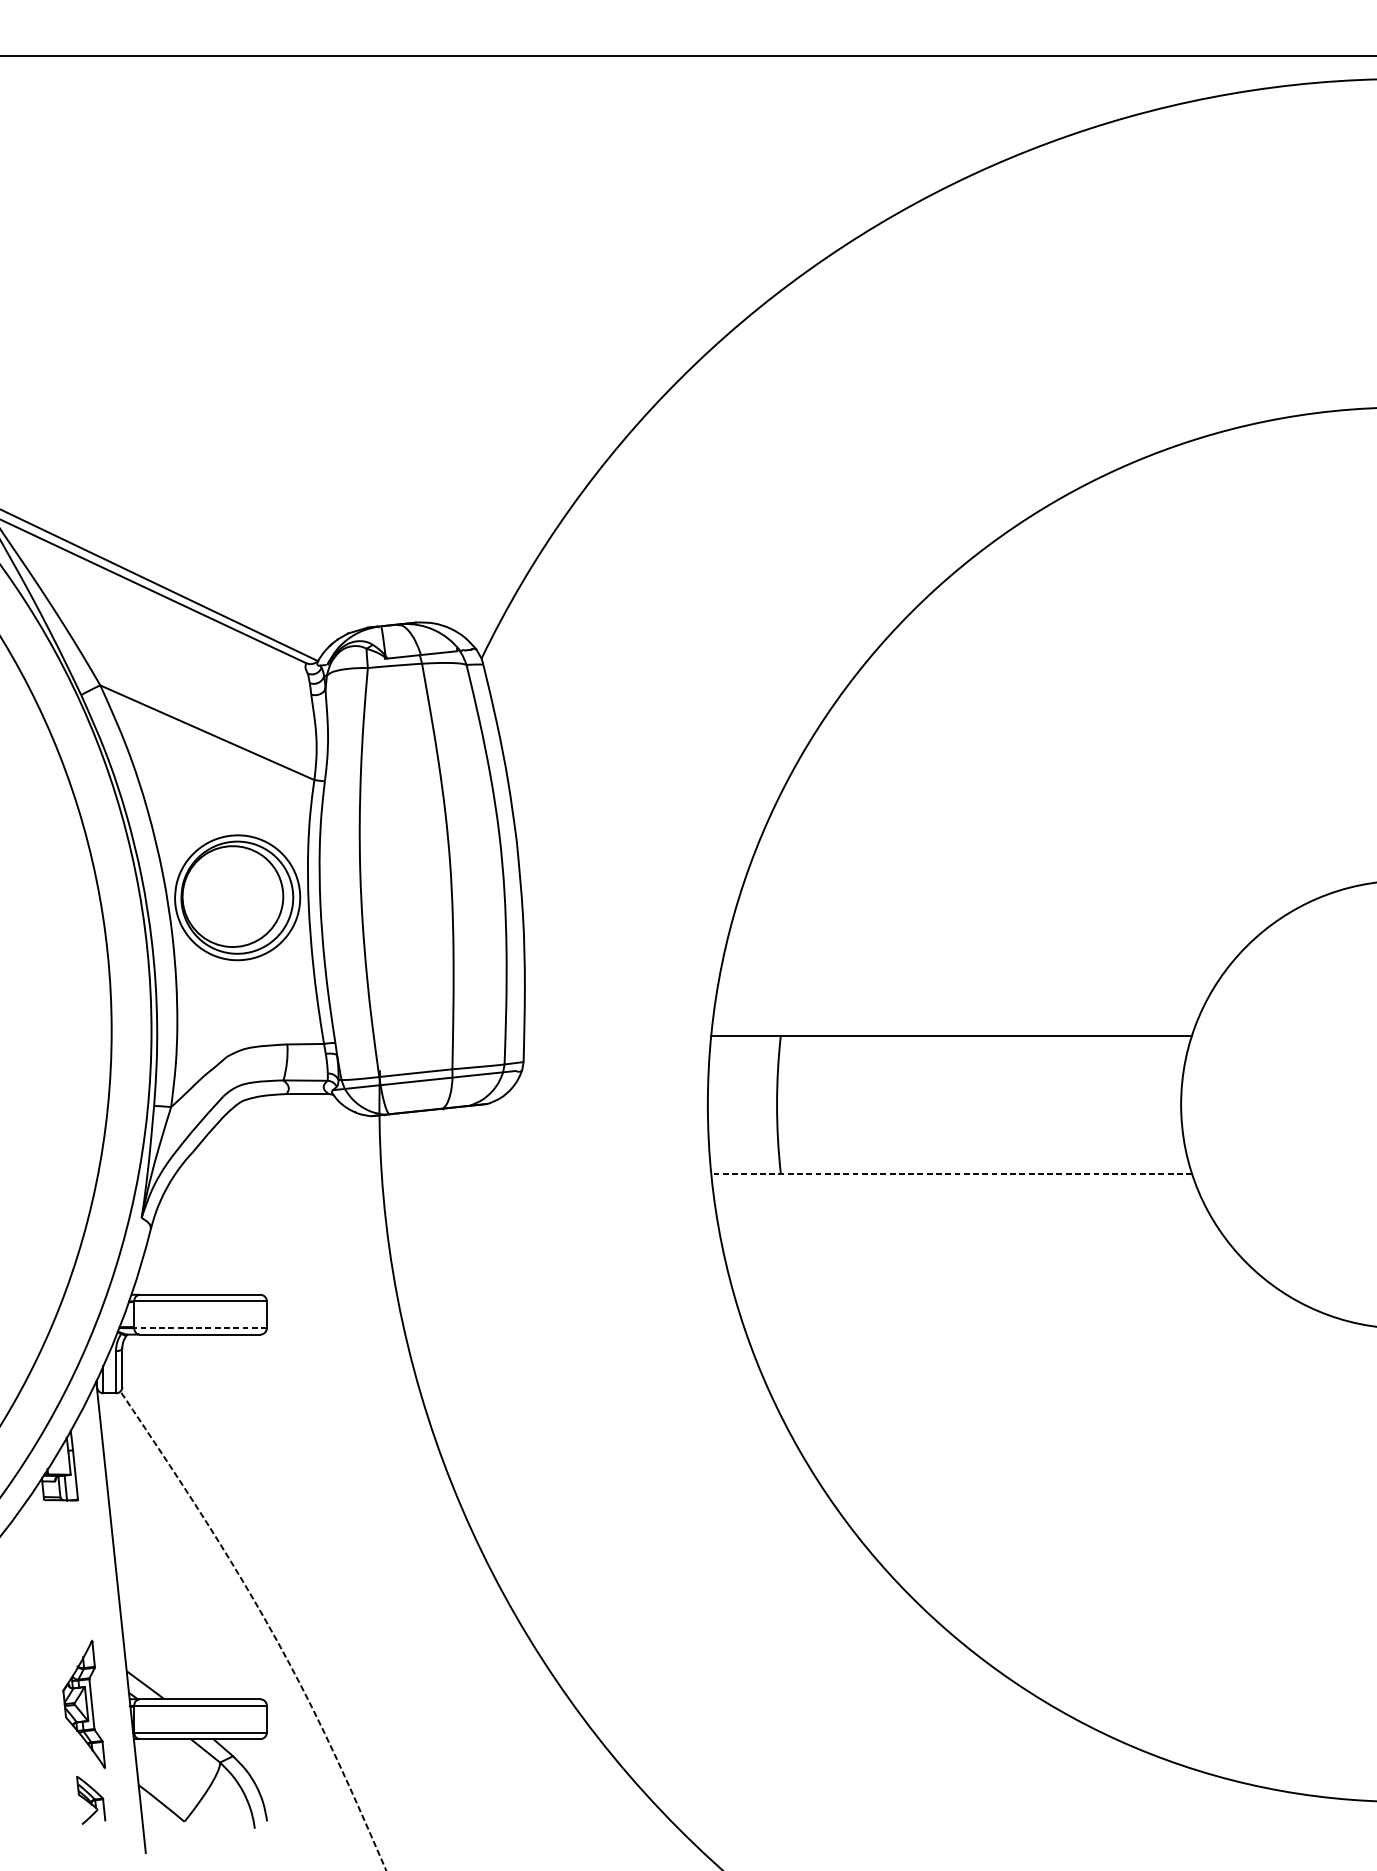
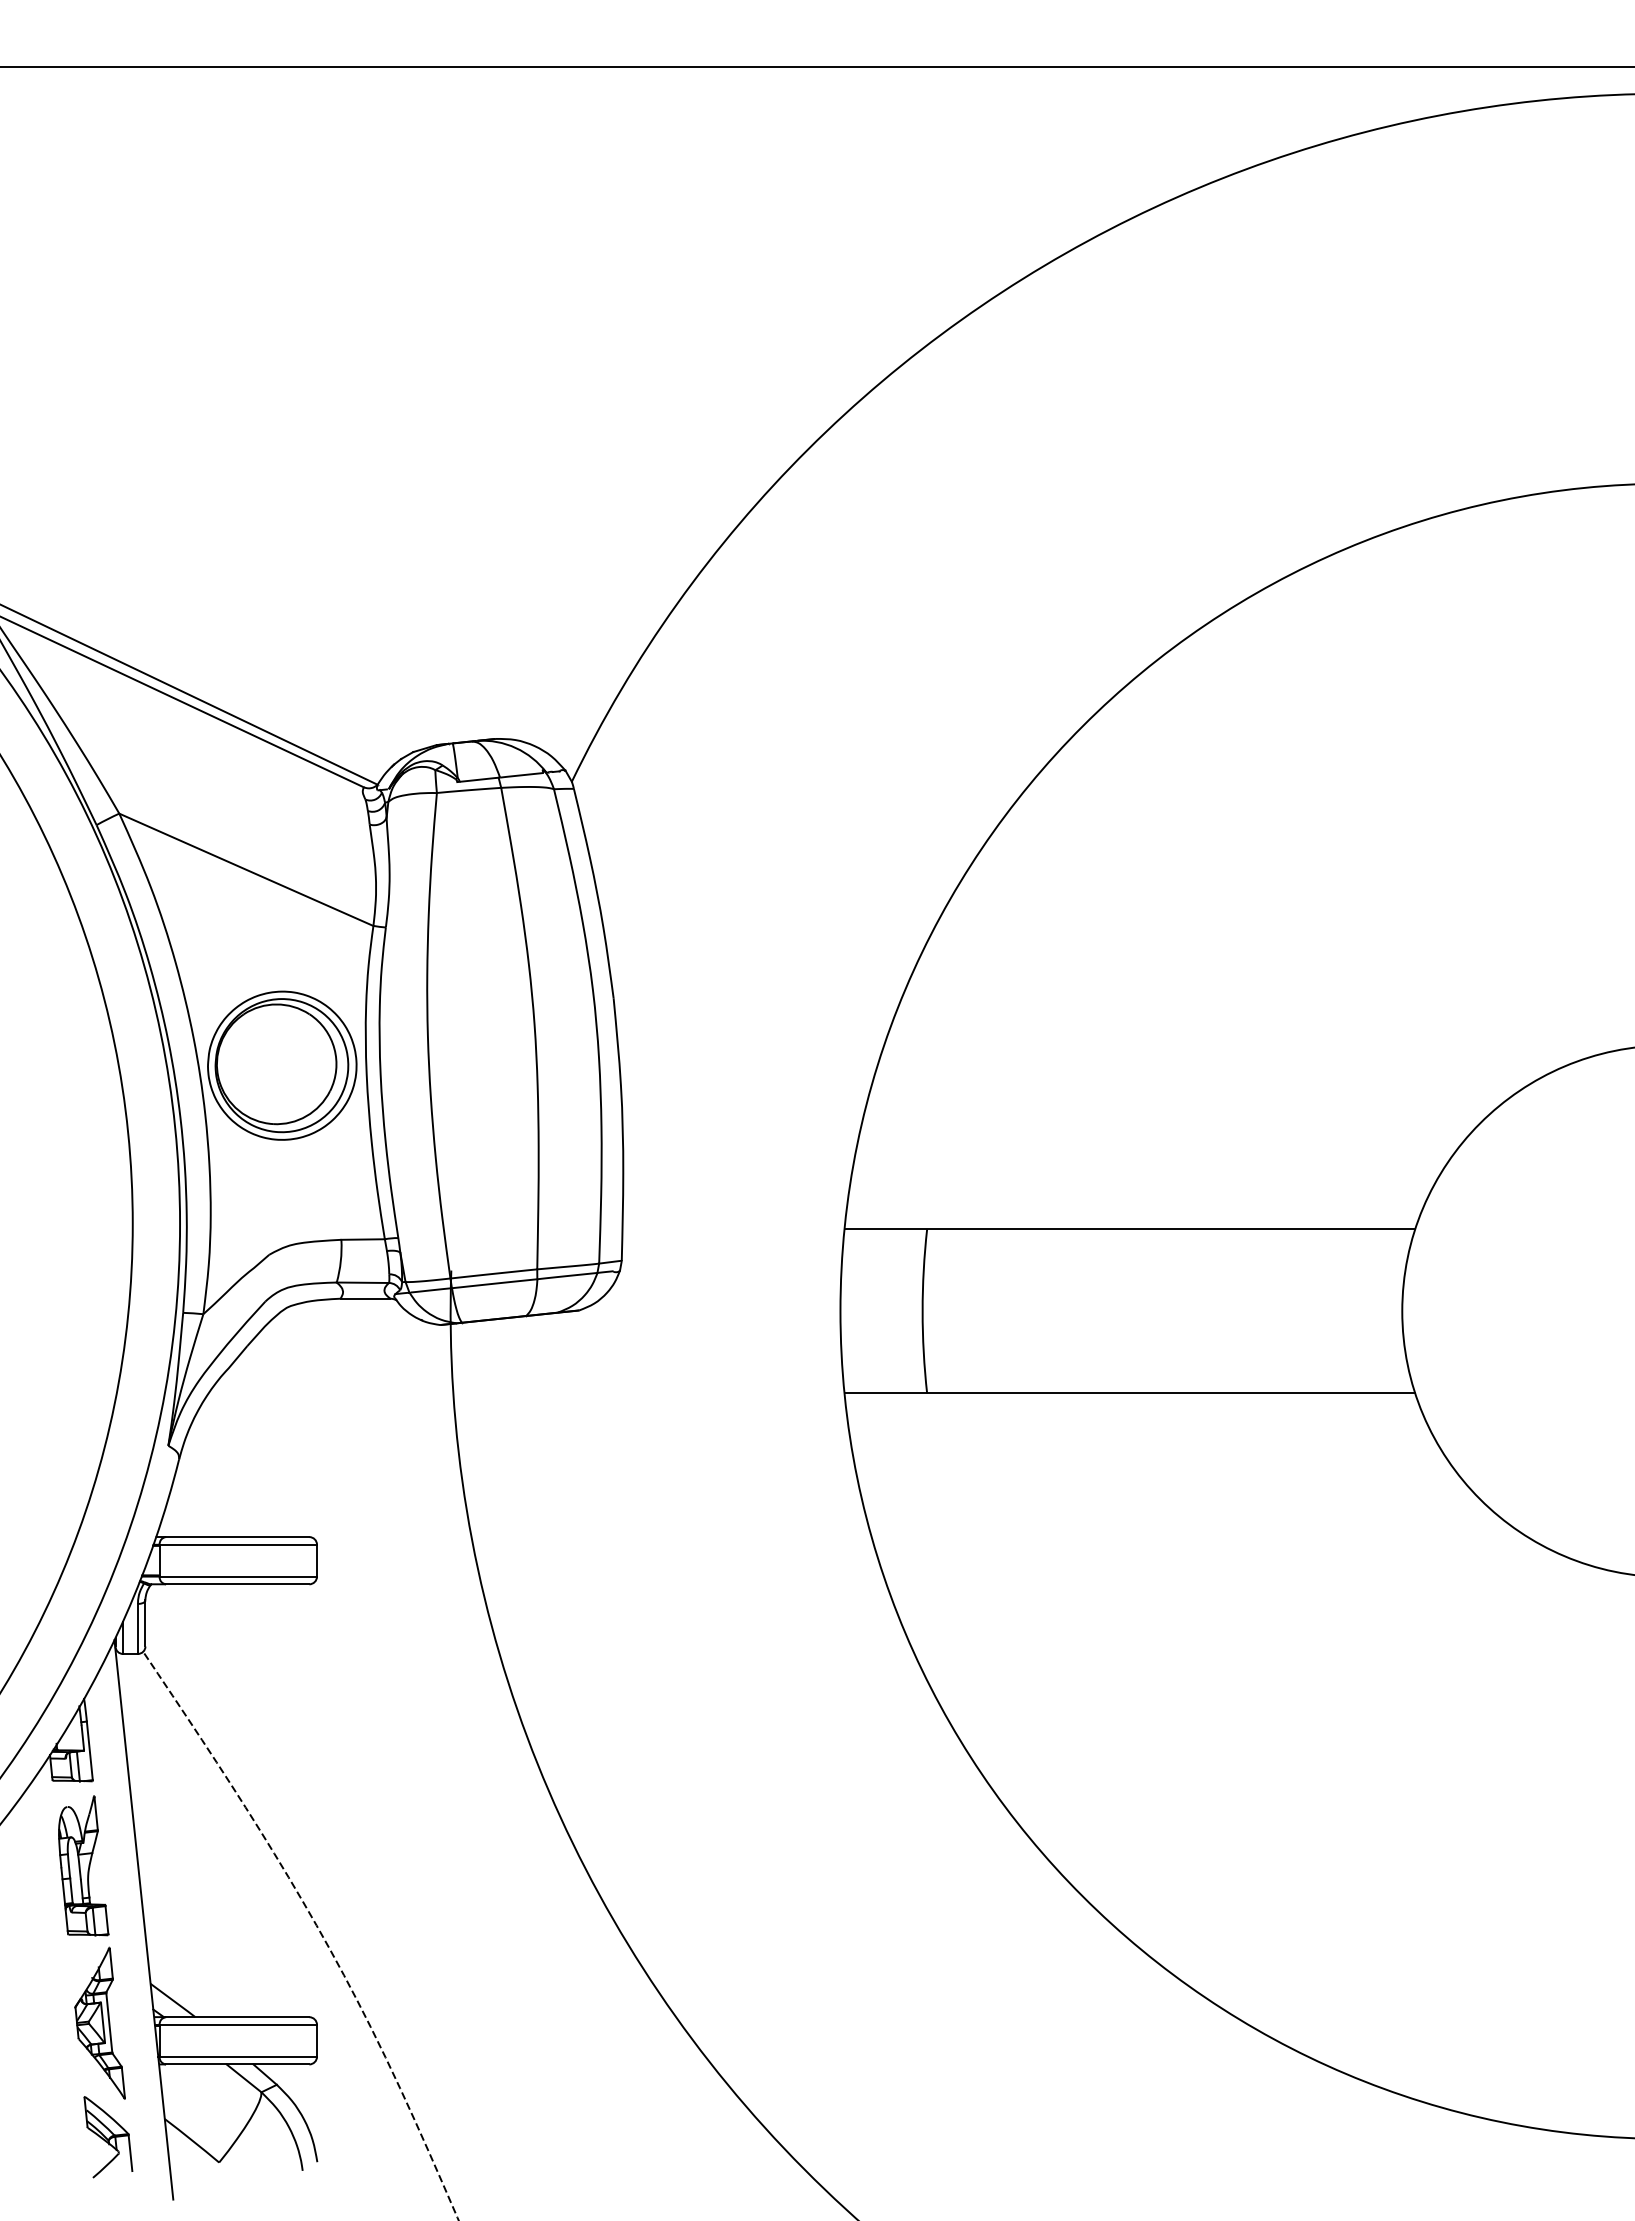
line: (951, 1173) -> (1129, 1393), dashed -> solid
line: (200, 1328) -> (238, 1576), dashed -> solid
part: (70, 1571) -> (83, 1865), added
part: (91, 1800) -> (108, 2137), size x1.43

